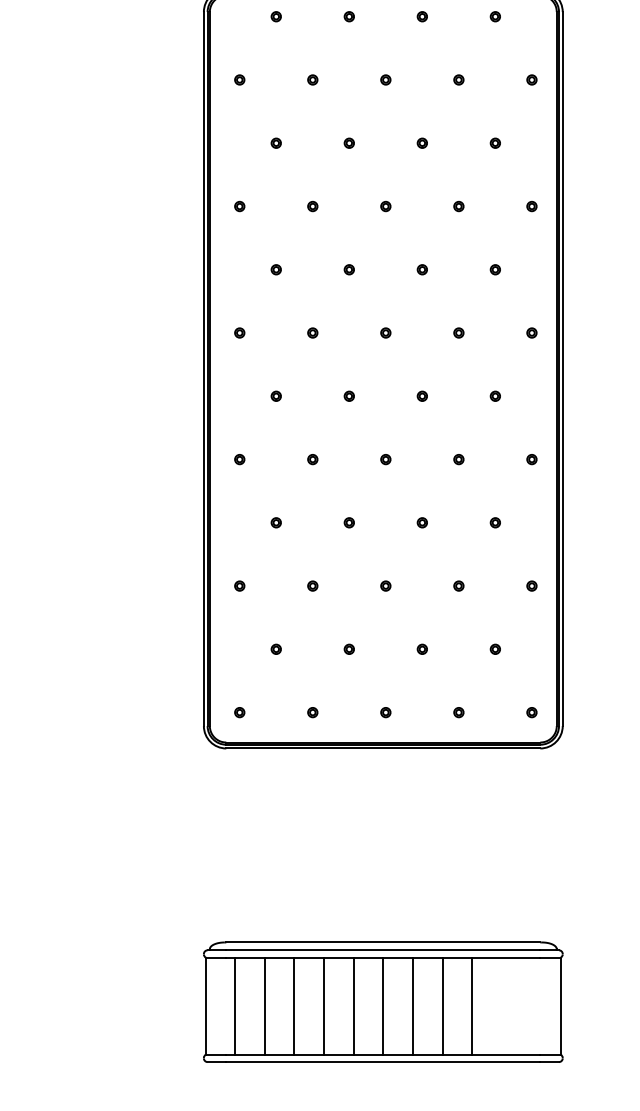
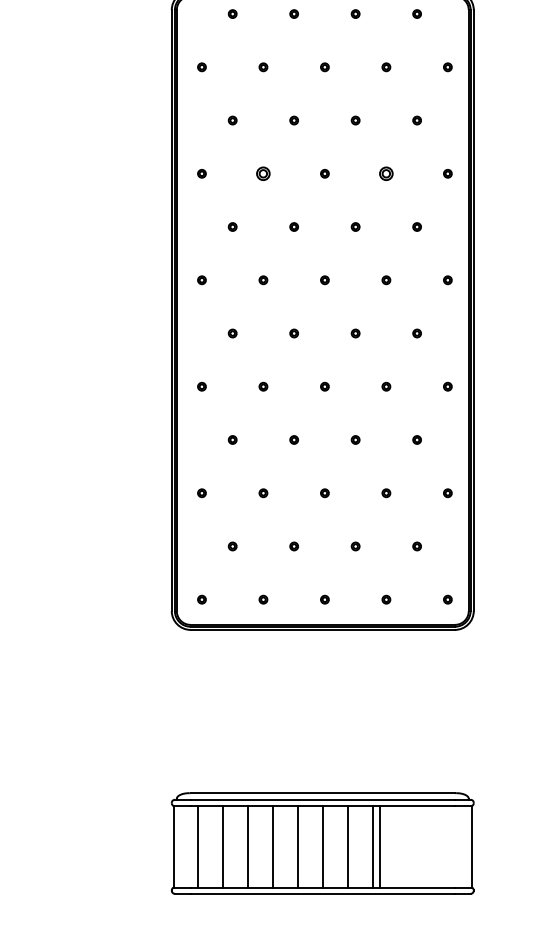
part: (312, 206) -> (263, 173), size x1.6
part: (458, 206) -> (386, 173), size x1.6
line: (472, 1005) -> (380, 846), moved

